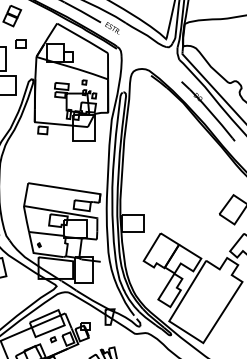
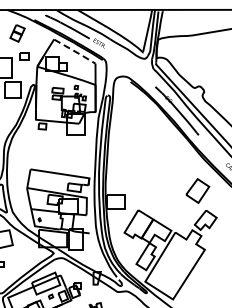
line: (83, 38) -> (75, 51), solid -> dashed

